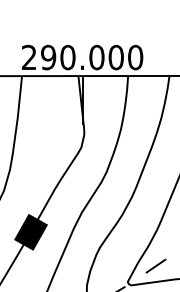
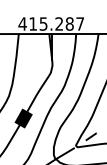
text: (82, 56) -> (51, 23), 290.000 -> 415.287

